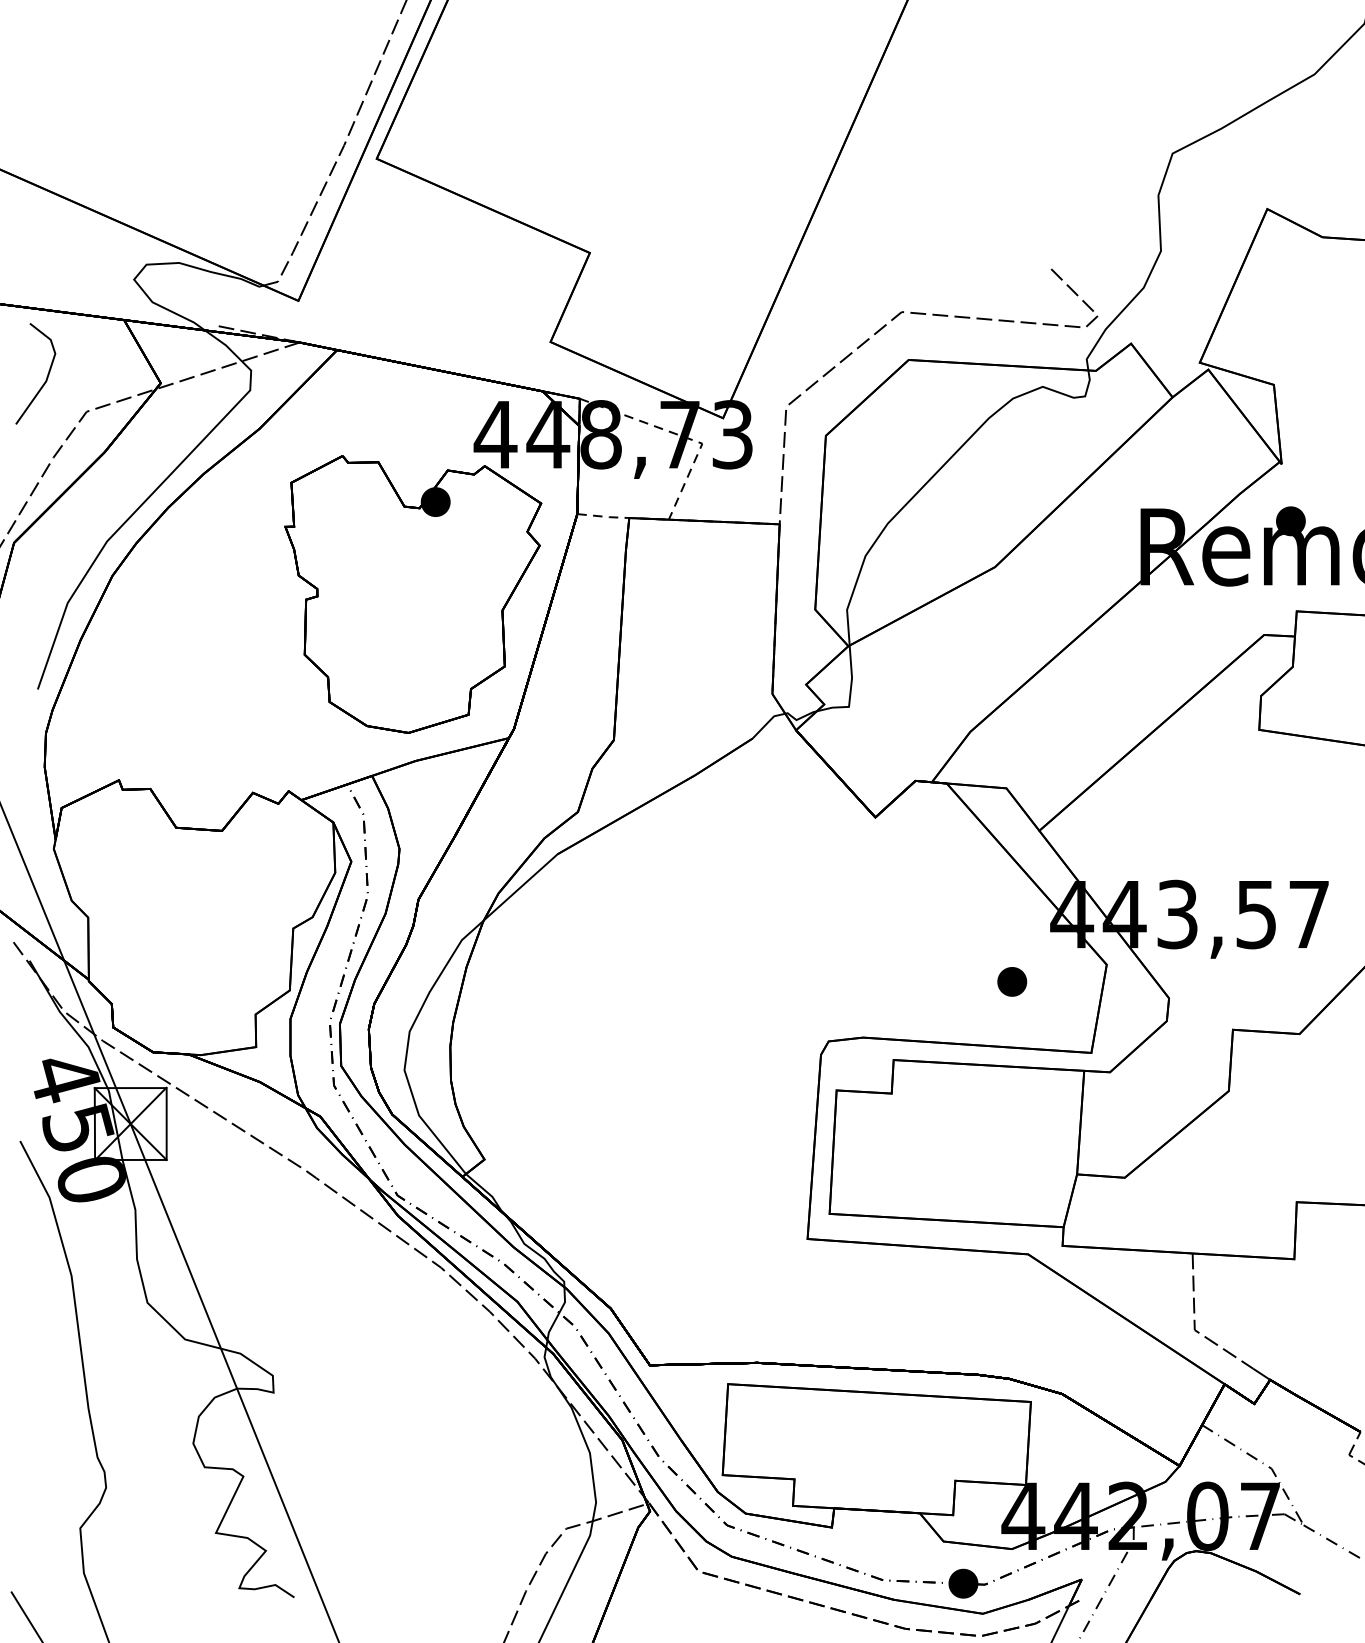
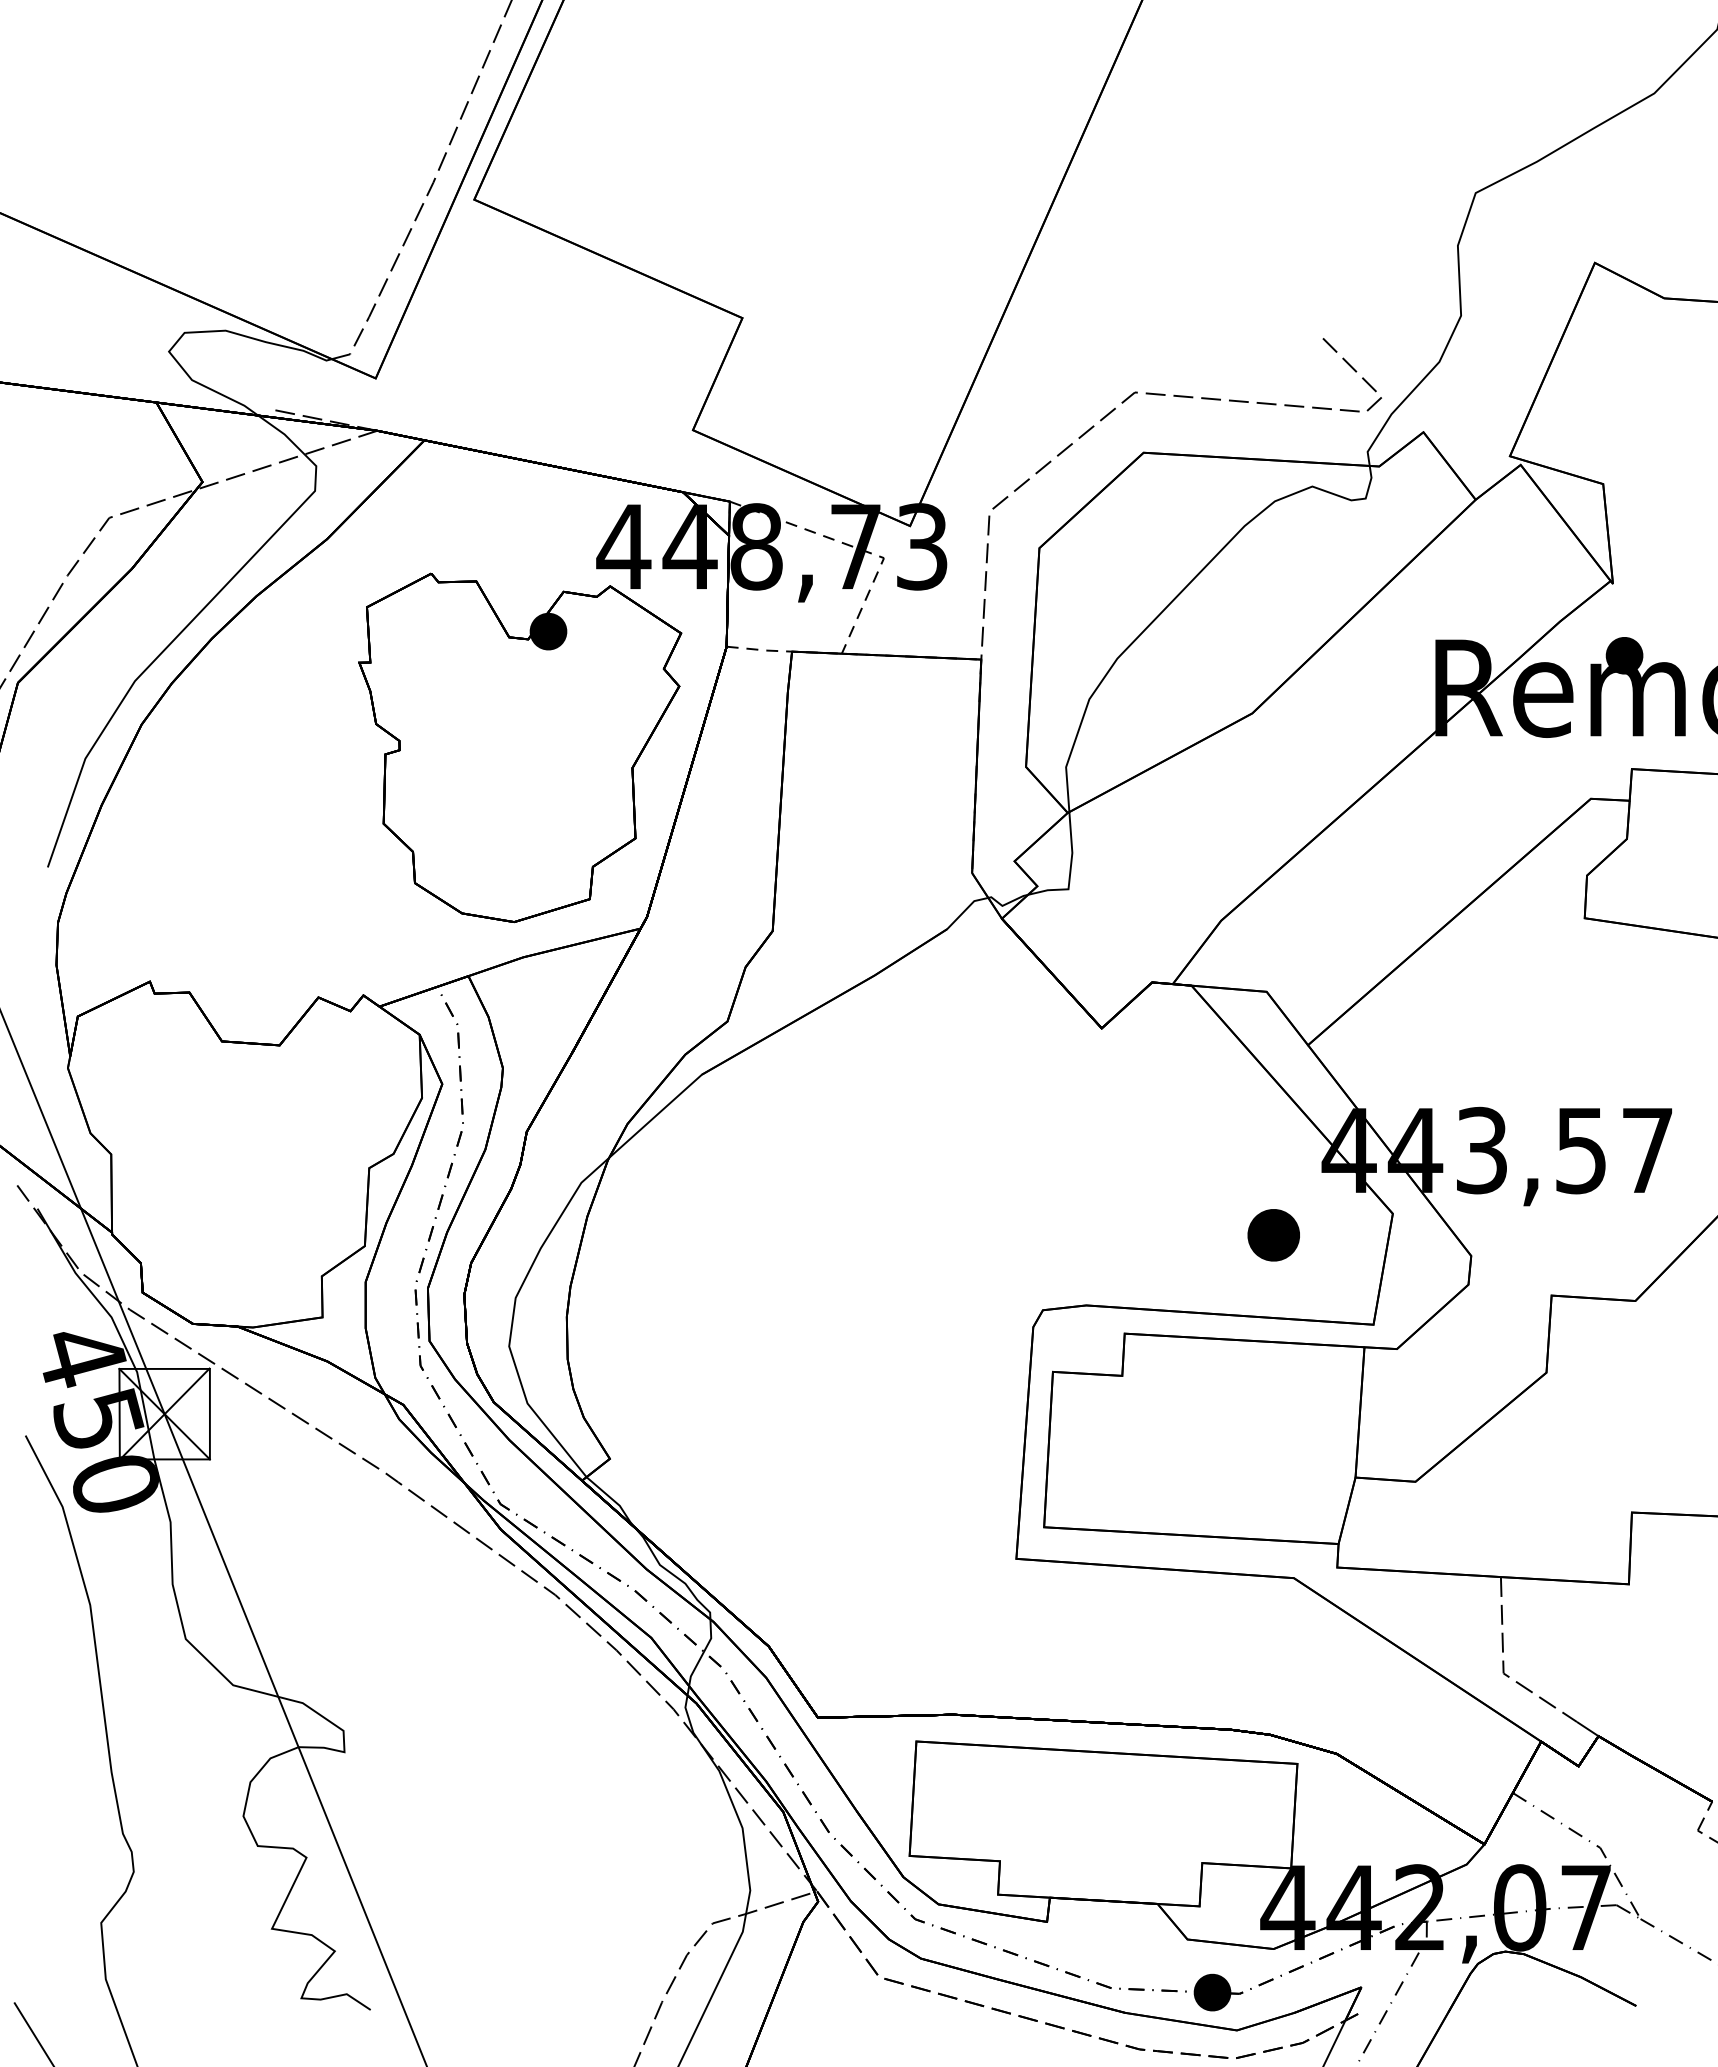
line: (46, 376) -> (58, 473), removed
part: (1012, 981) -> (1274, 1234), size x1.4

